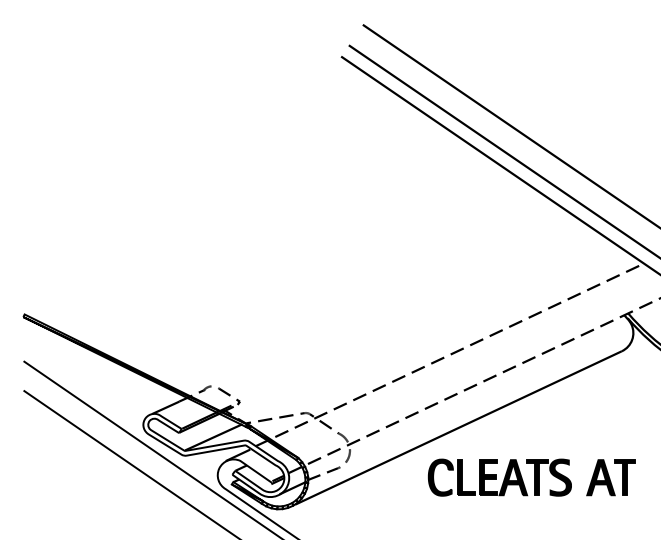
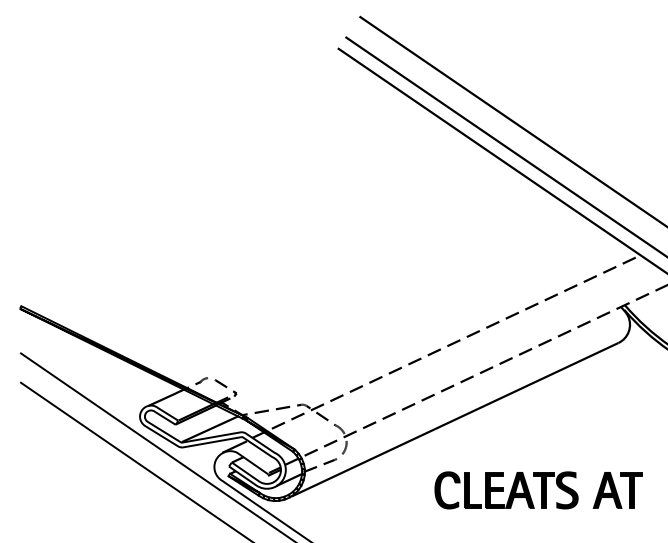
part: (531, 477) -> (538, 490), moved

